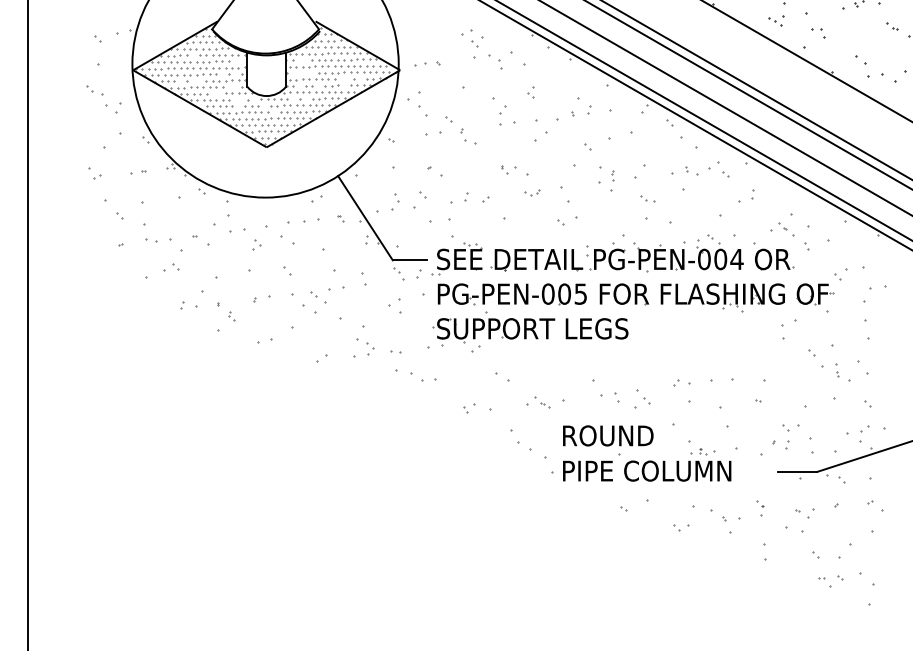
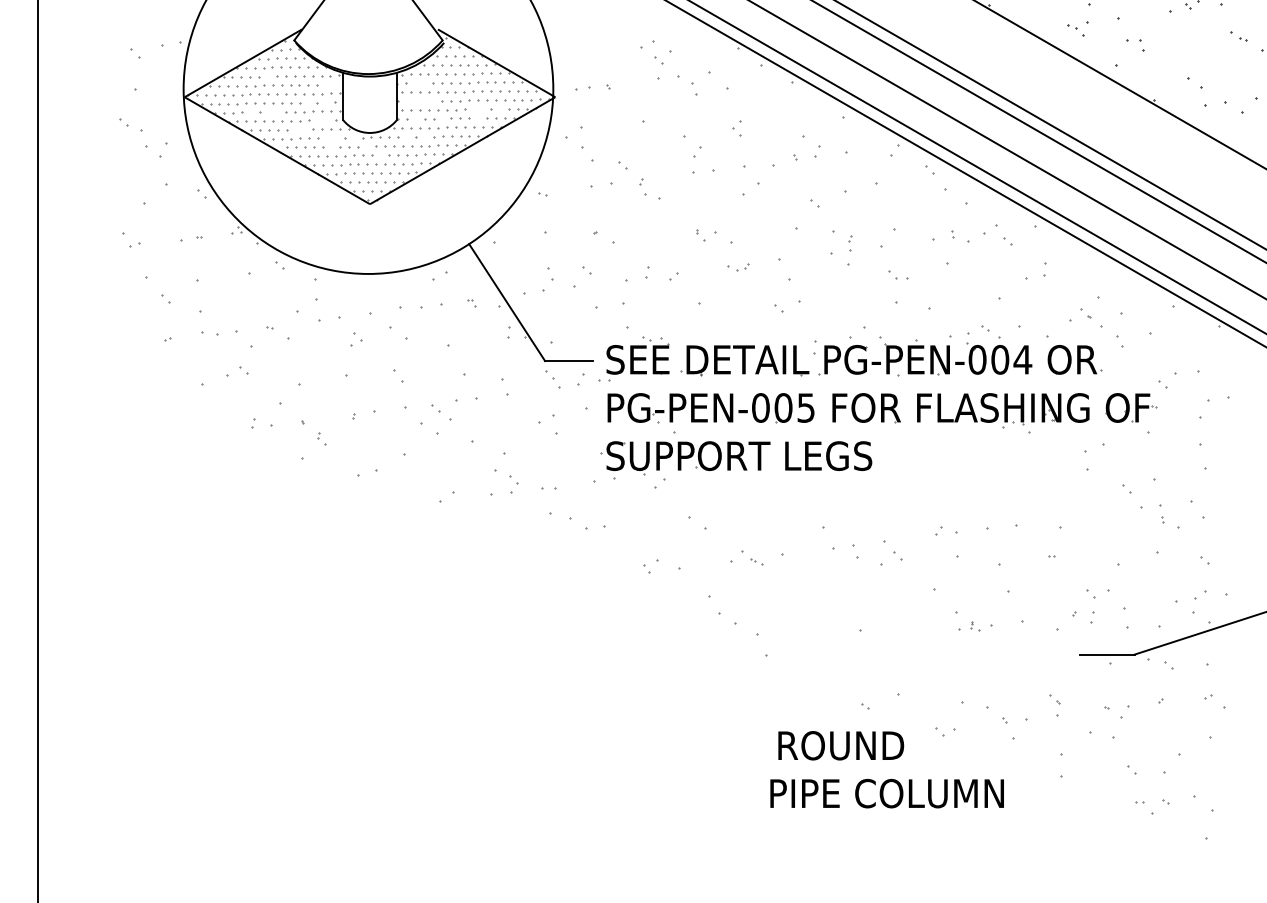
text: (608, 435) -> (841, 745), moved
text: (646, 471) -> (886, 793), moved

